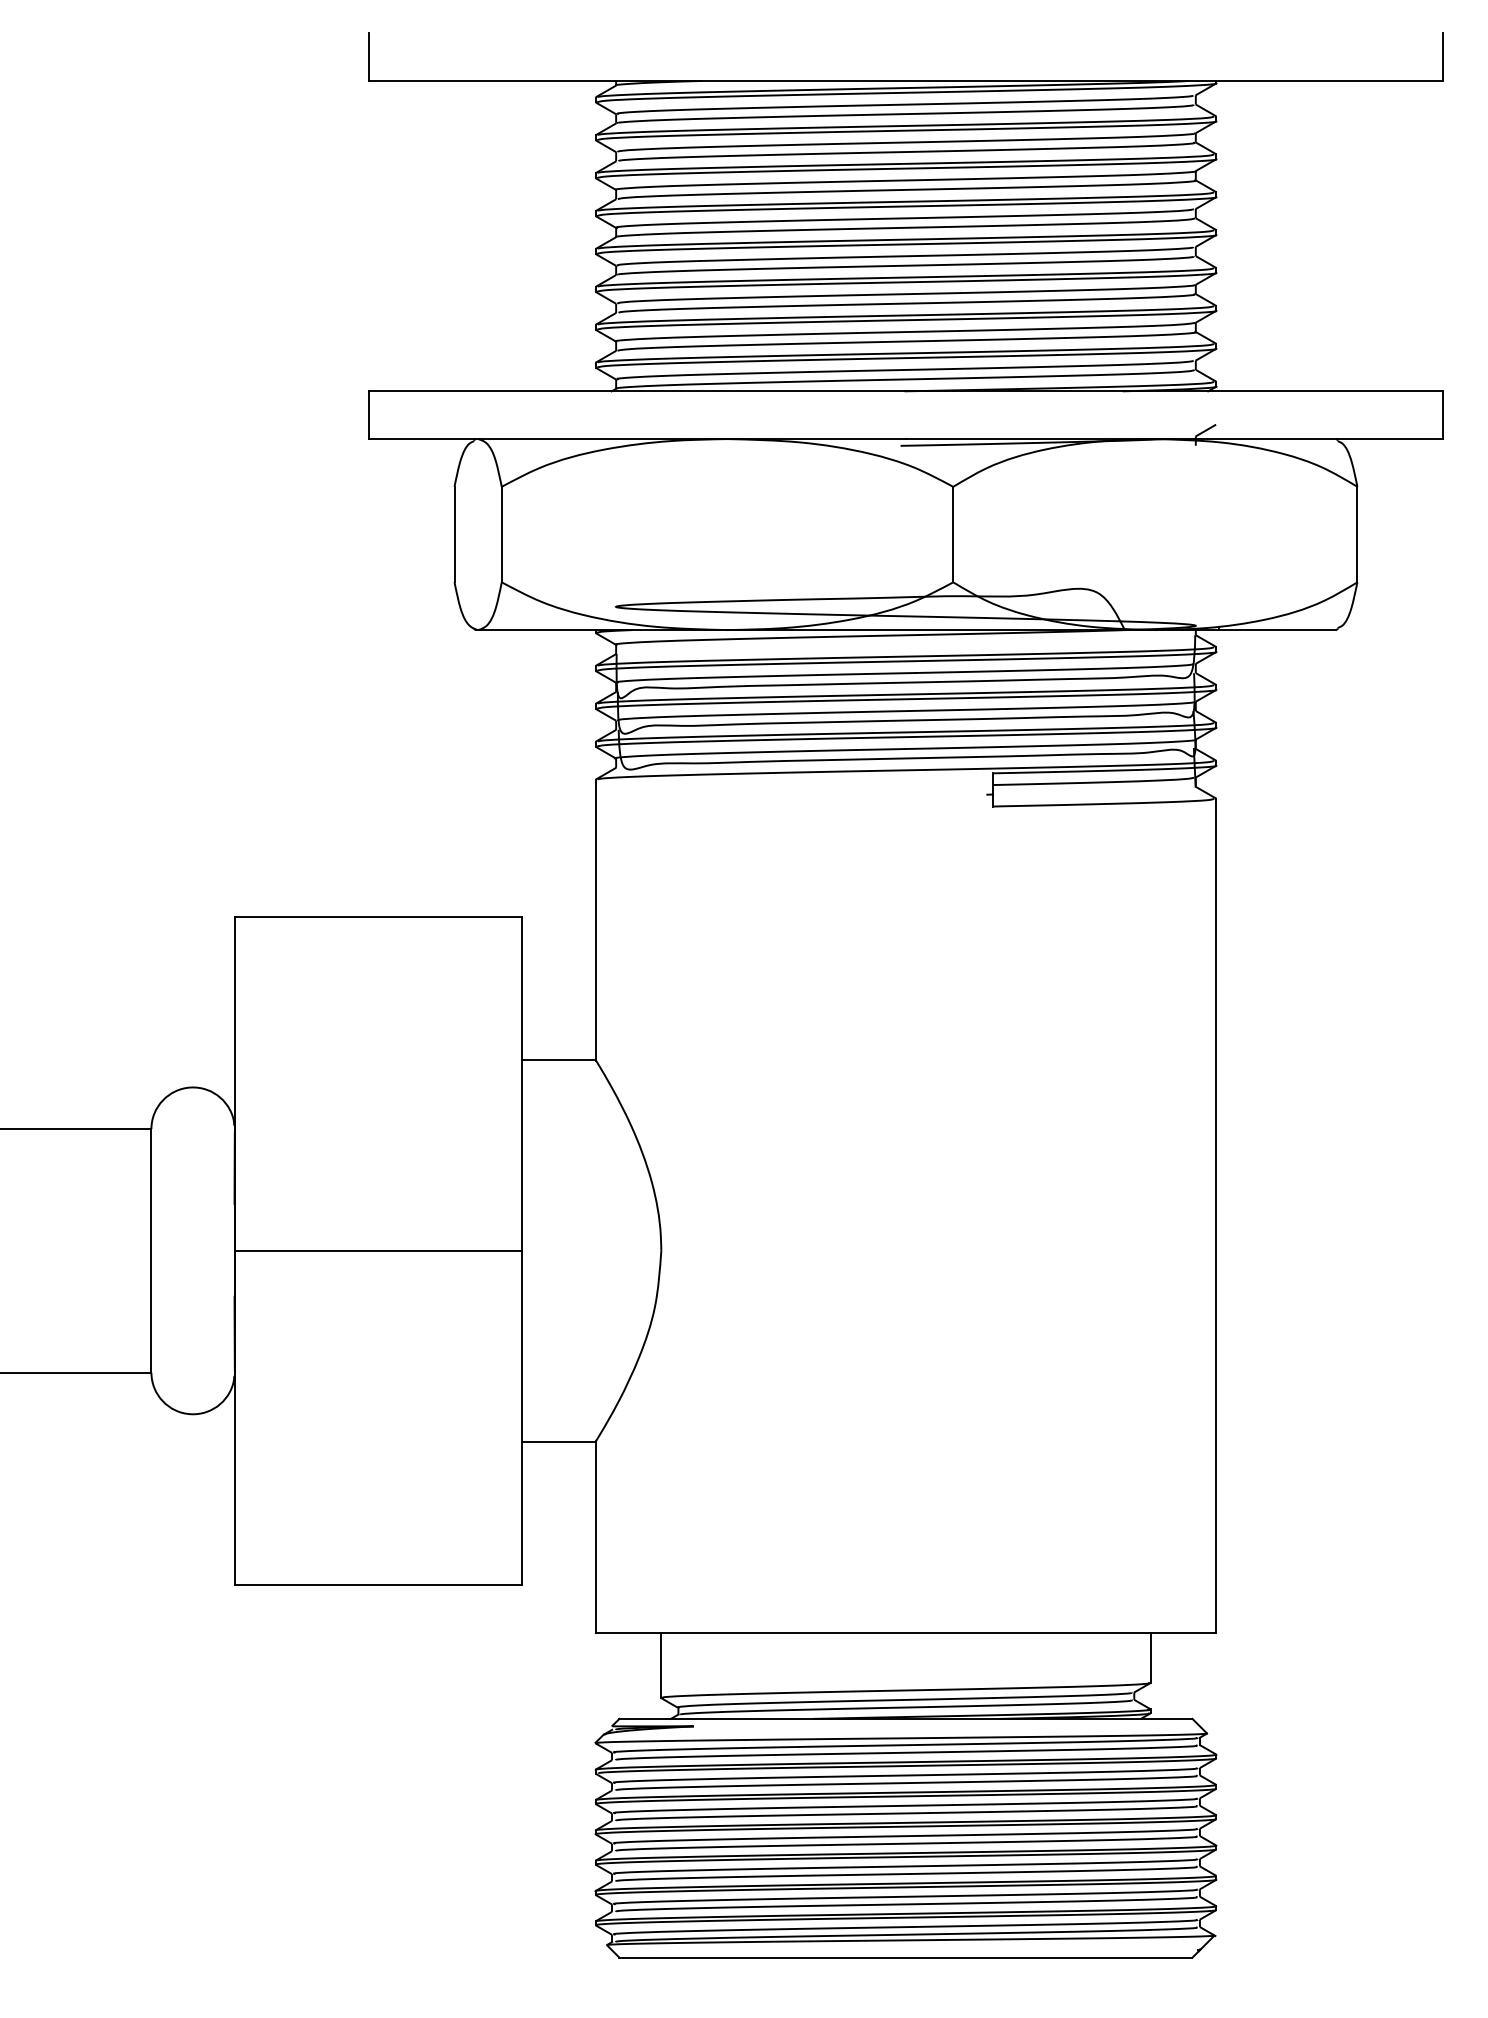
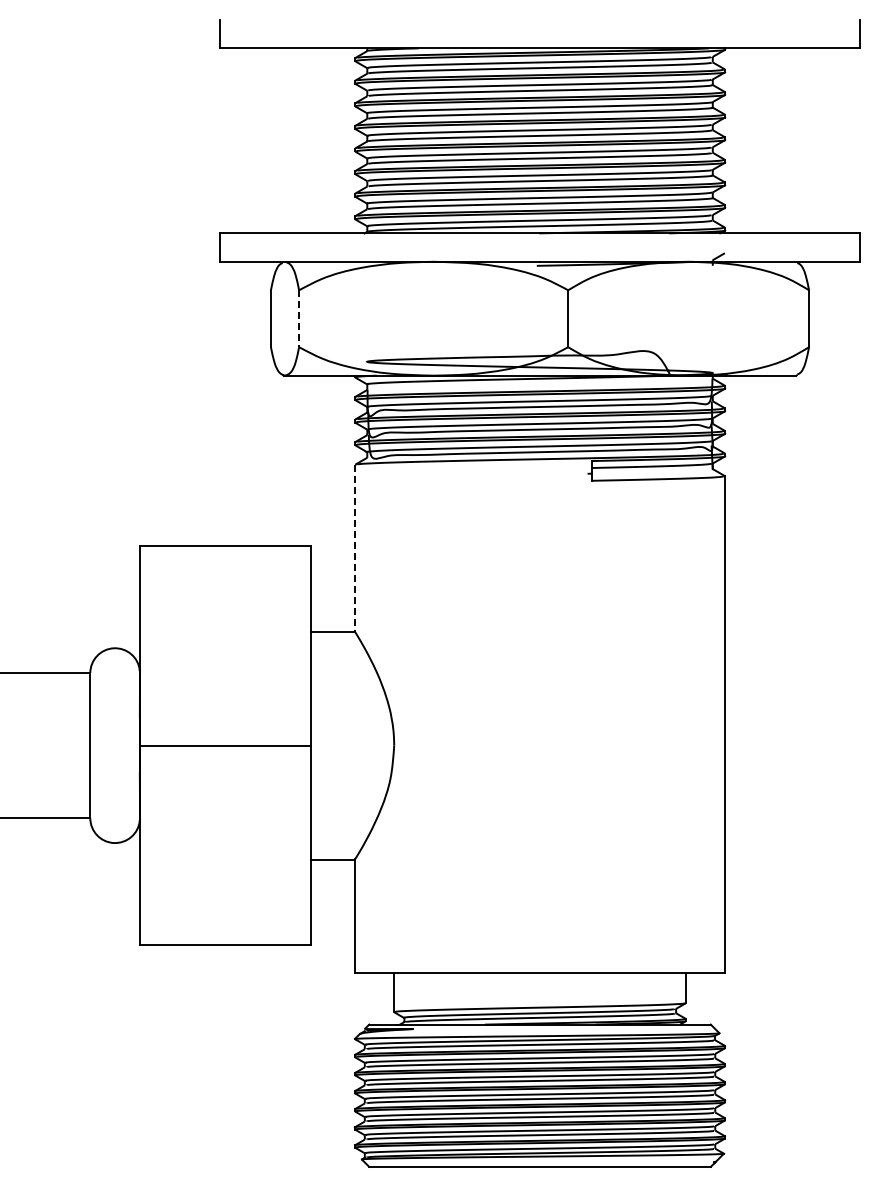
line: (502, 535) -> (299, 319), solid -> dashed
line: (596, 920) -> (355, 548), solid -> dashed

